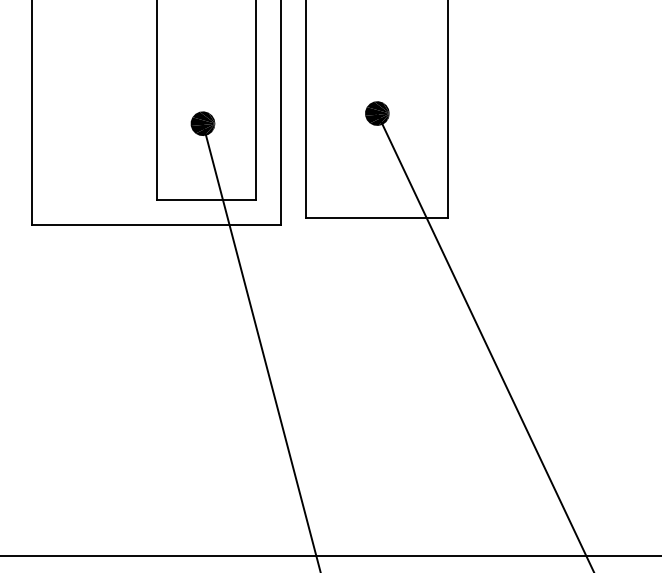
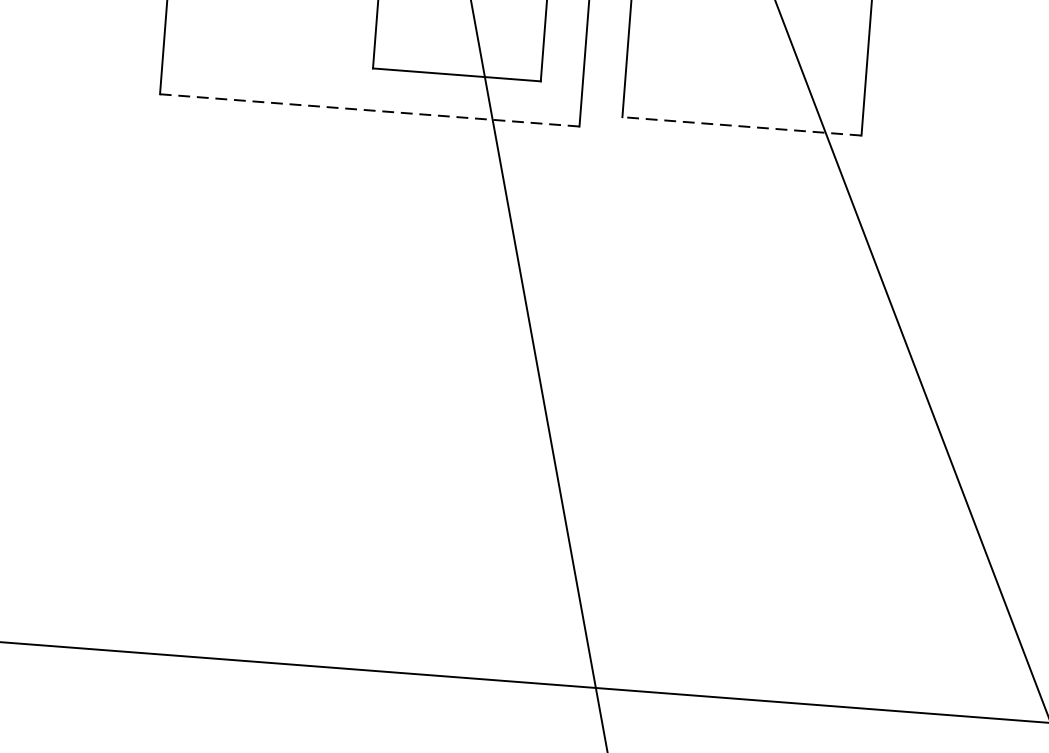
line: (376, 217) -> (741, 125), solid -> dashed
line: (156, 225) -> (369, 110), solid -> dashed

